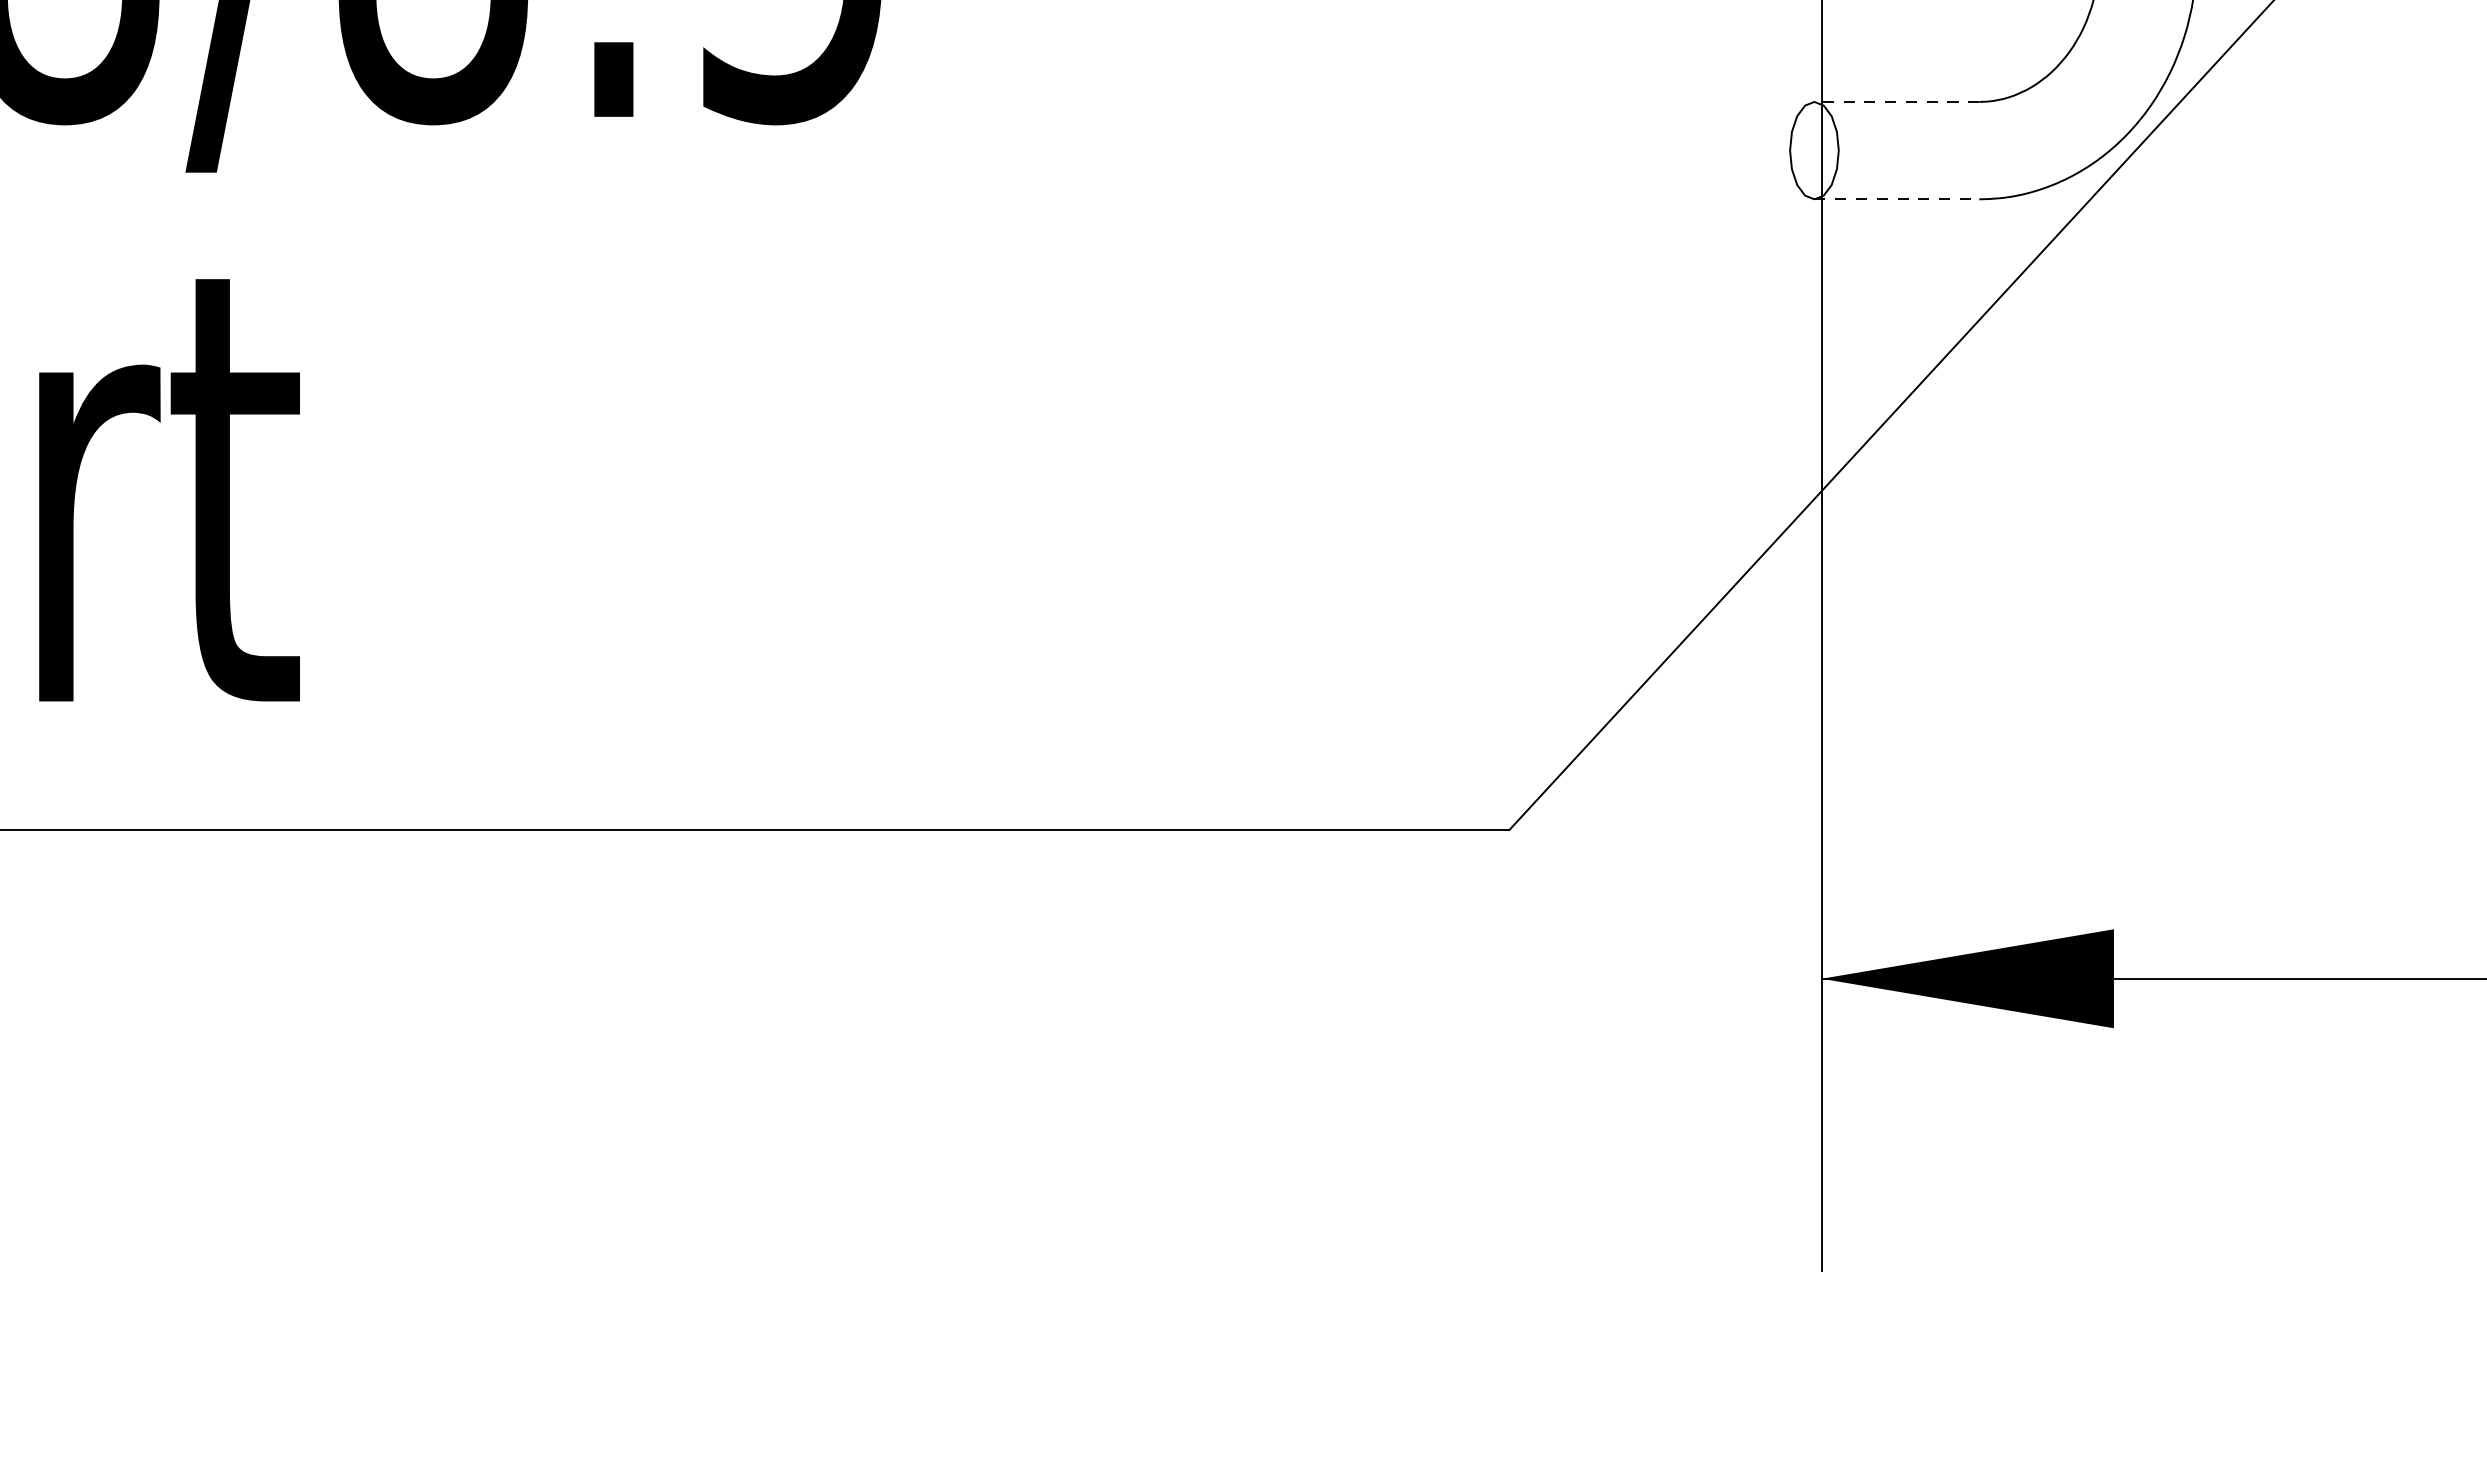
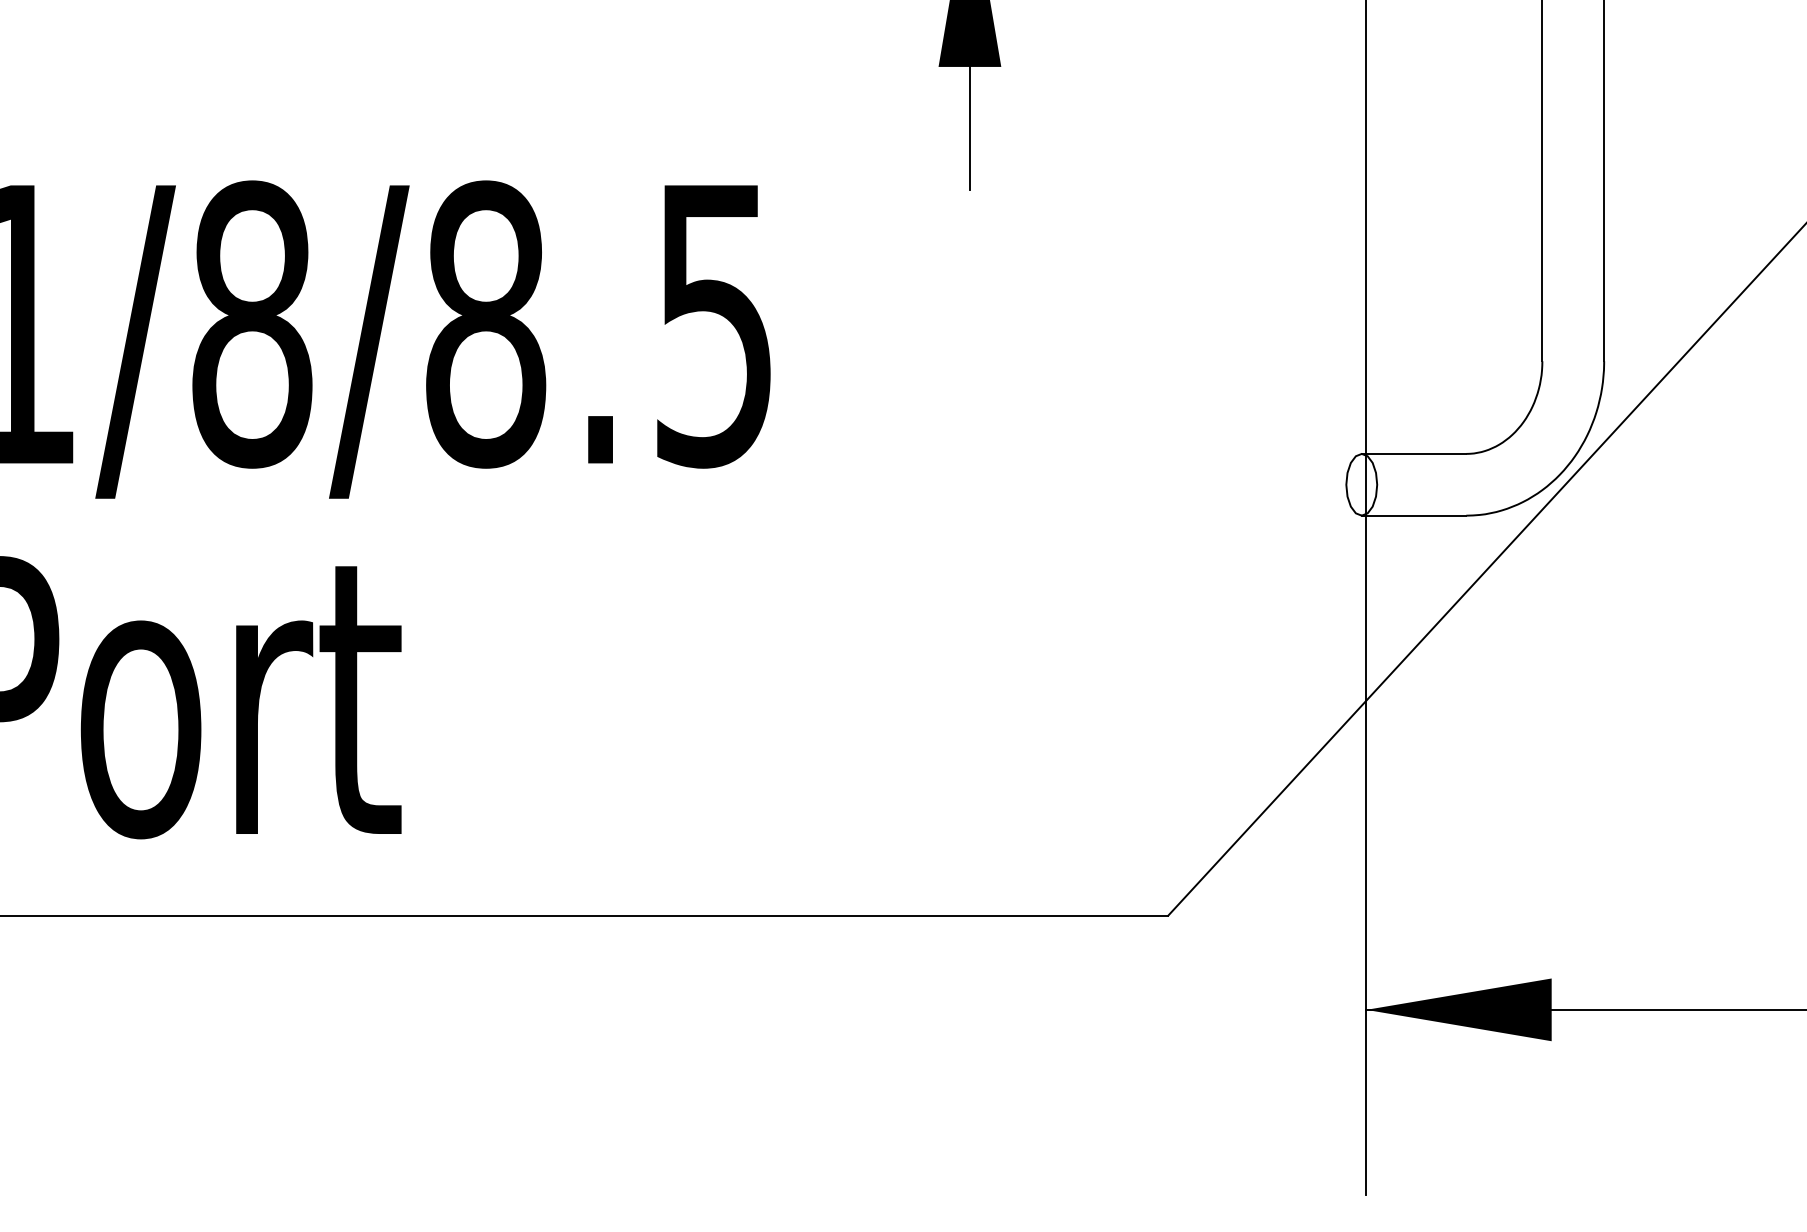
line: (1896, 101) -> (1413, 453), dashed -> solid
line: (1897, 199) -> (1414, 515), dashed -> solid

